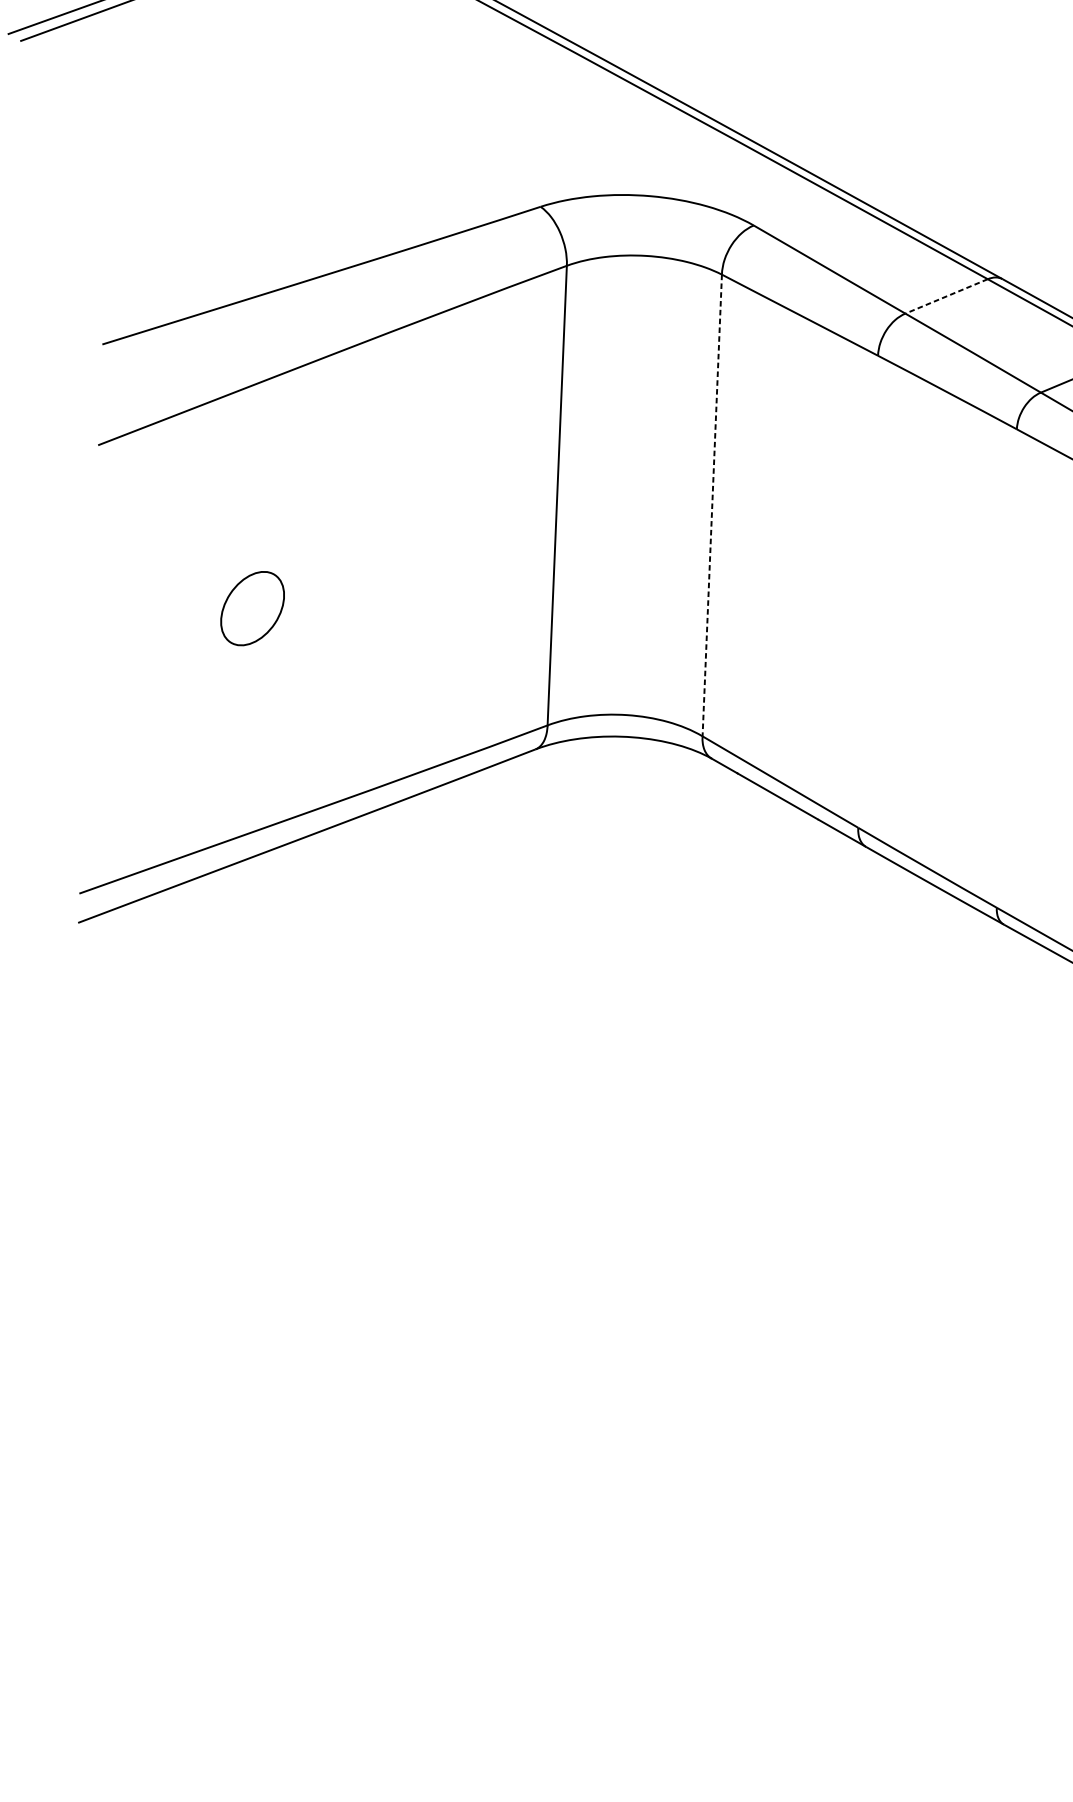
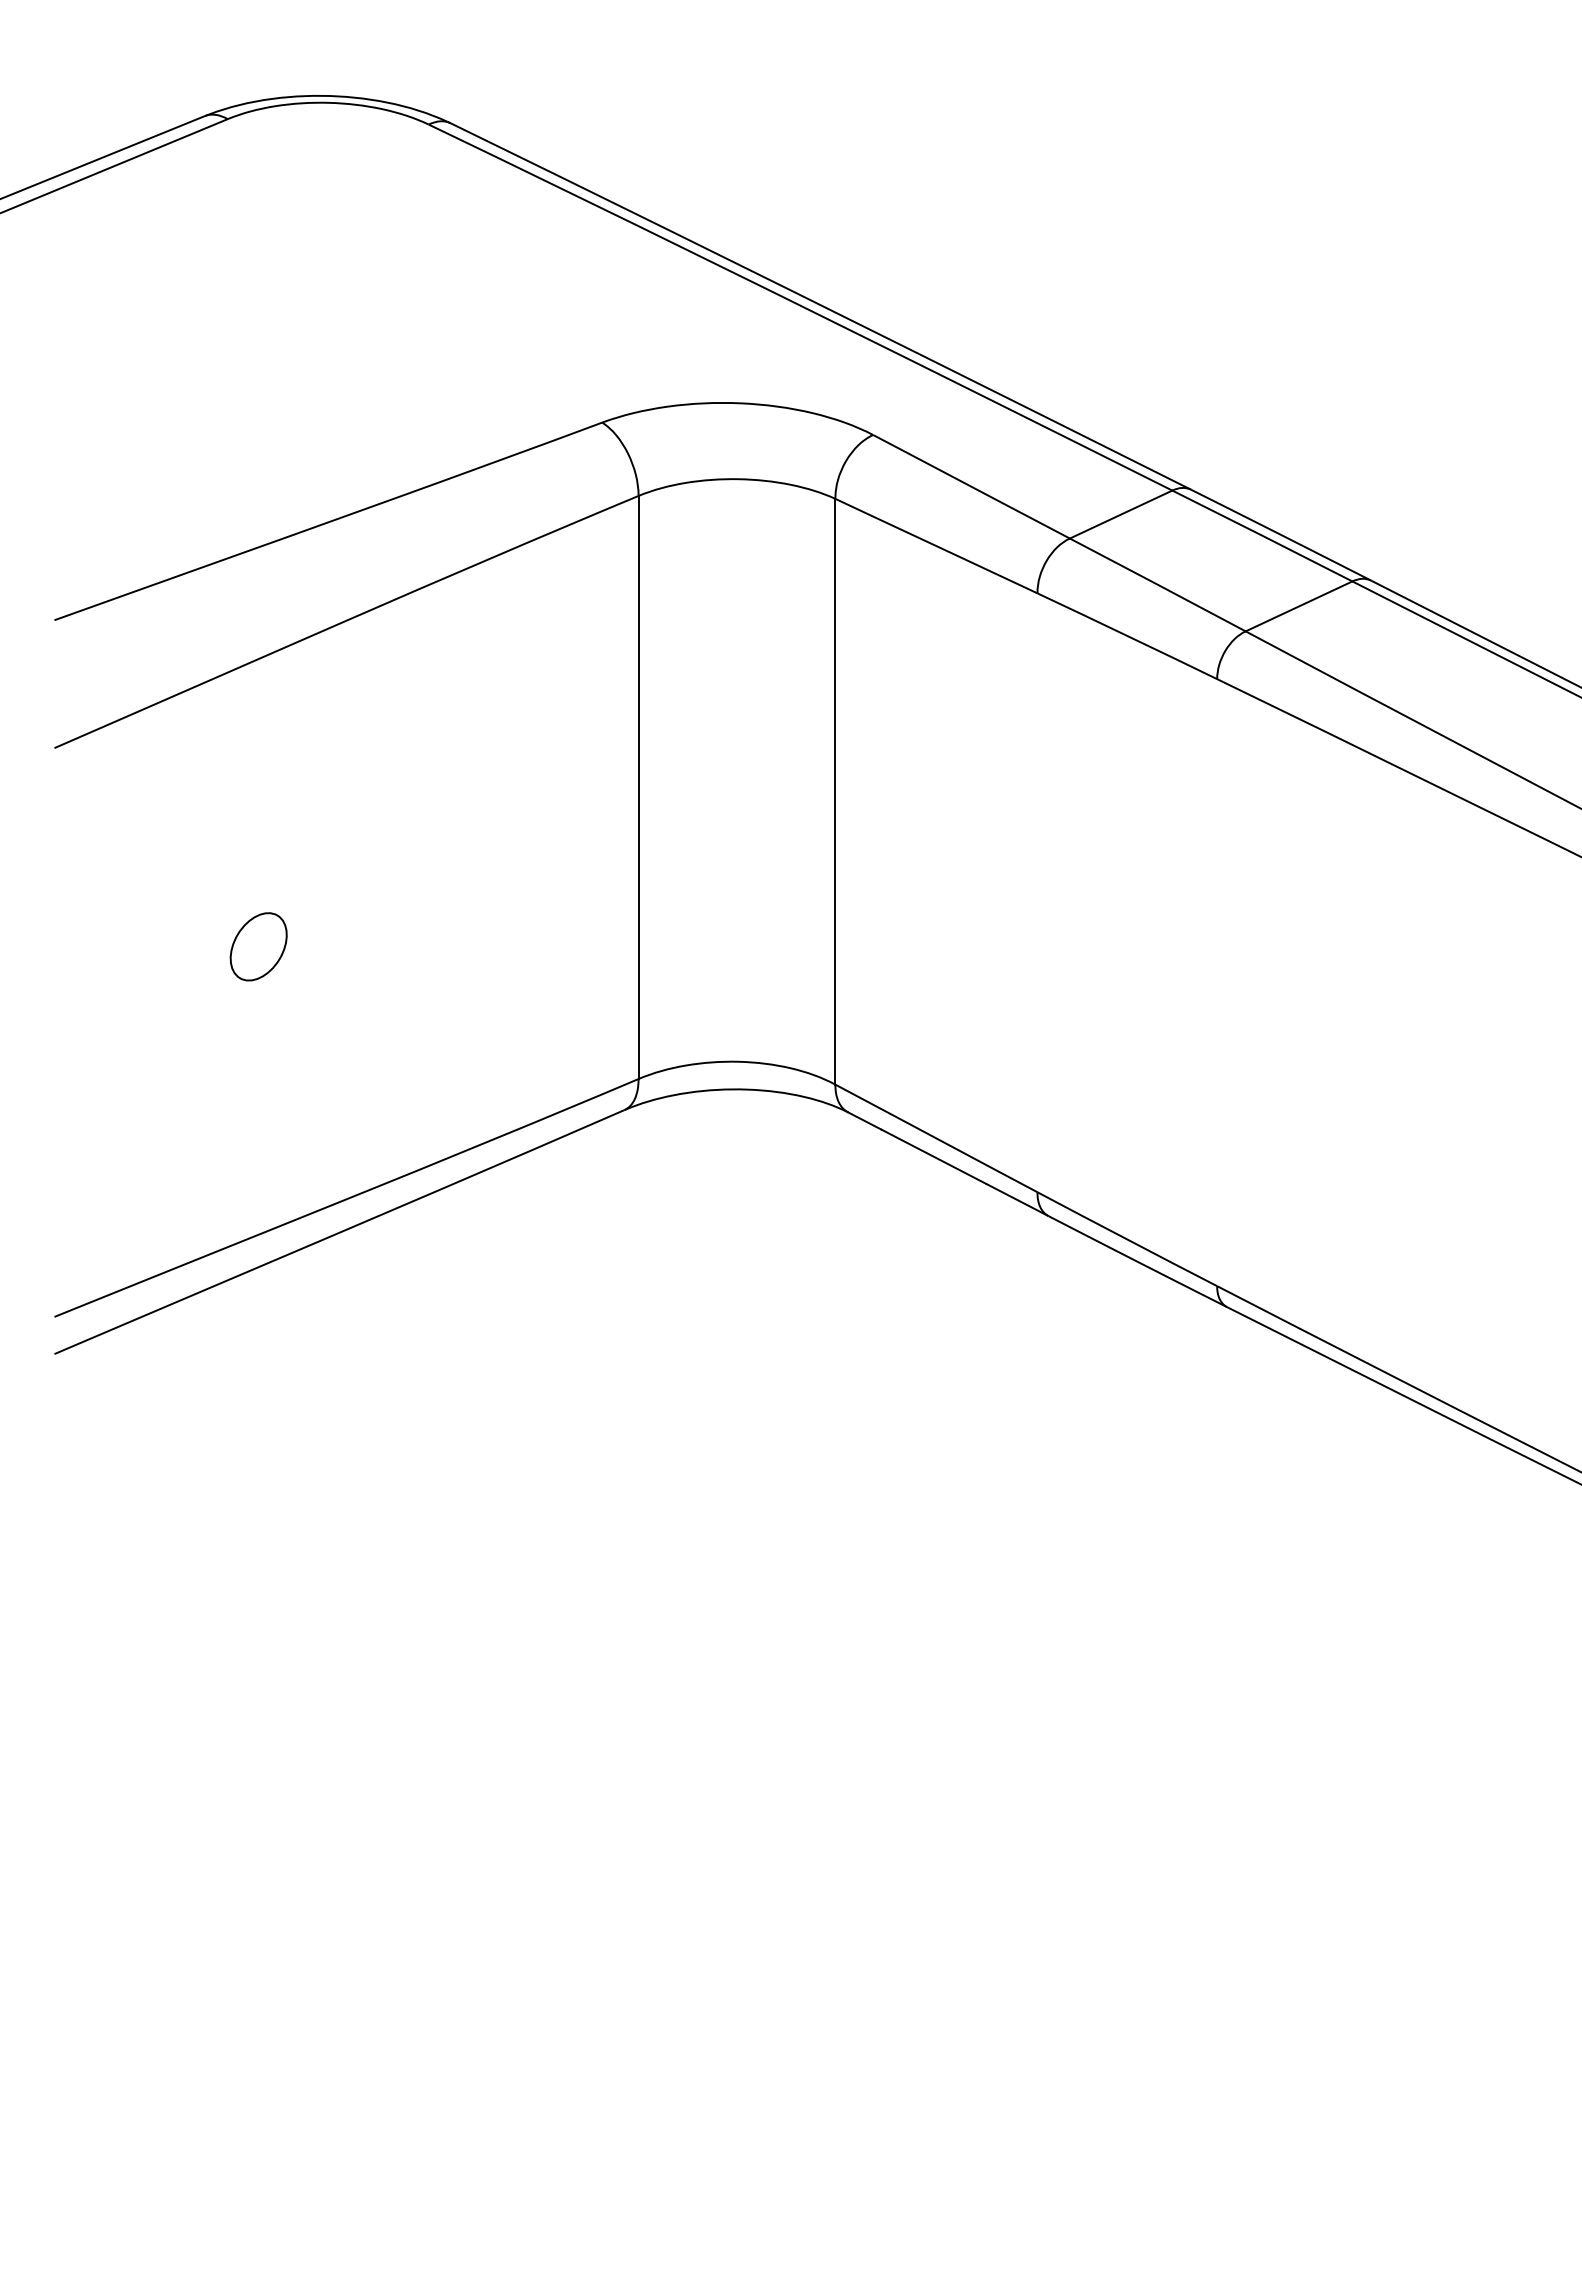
line: (946, 296) -> (1121, 514), dashed -> solid
line: (712, 505) -> (835, 791), dashed -> solid
part: (252, 608) -> (258, 946), size x0.71

